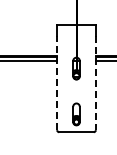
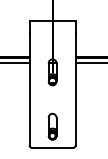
line: (57, 82) -> (30, 88), dashed -> solid
line: (95, 83) -> (75, 90), dashed -> solid

